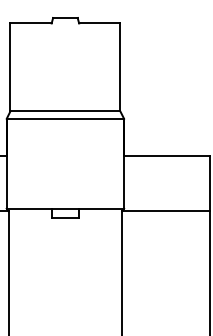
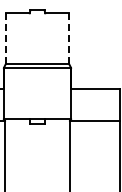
line: (11, 67) -> (6, 38), solid -> dashed
line: (119, 67) -> (68, 38), solid -> dashed

